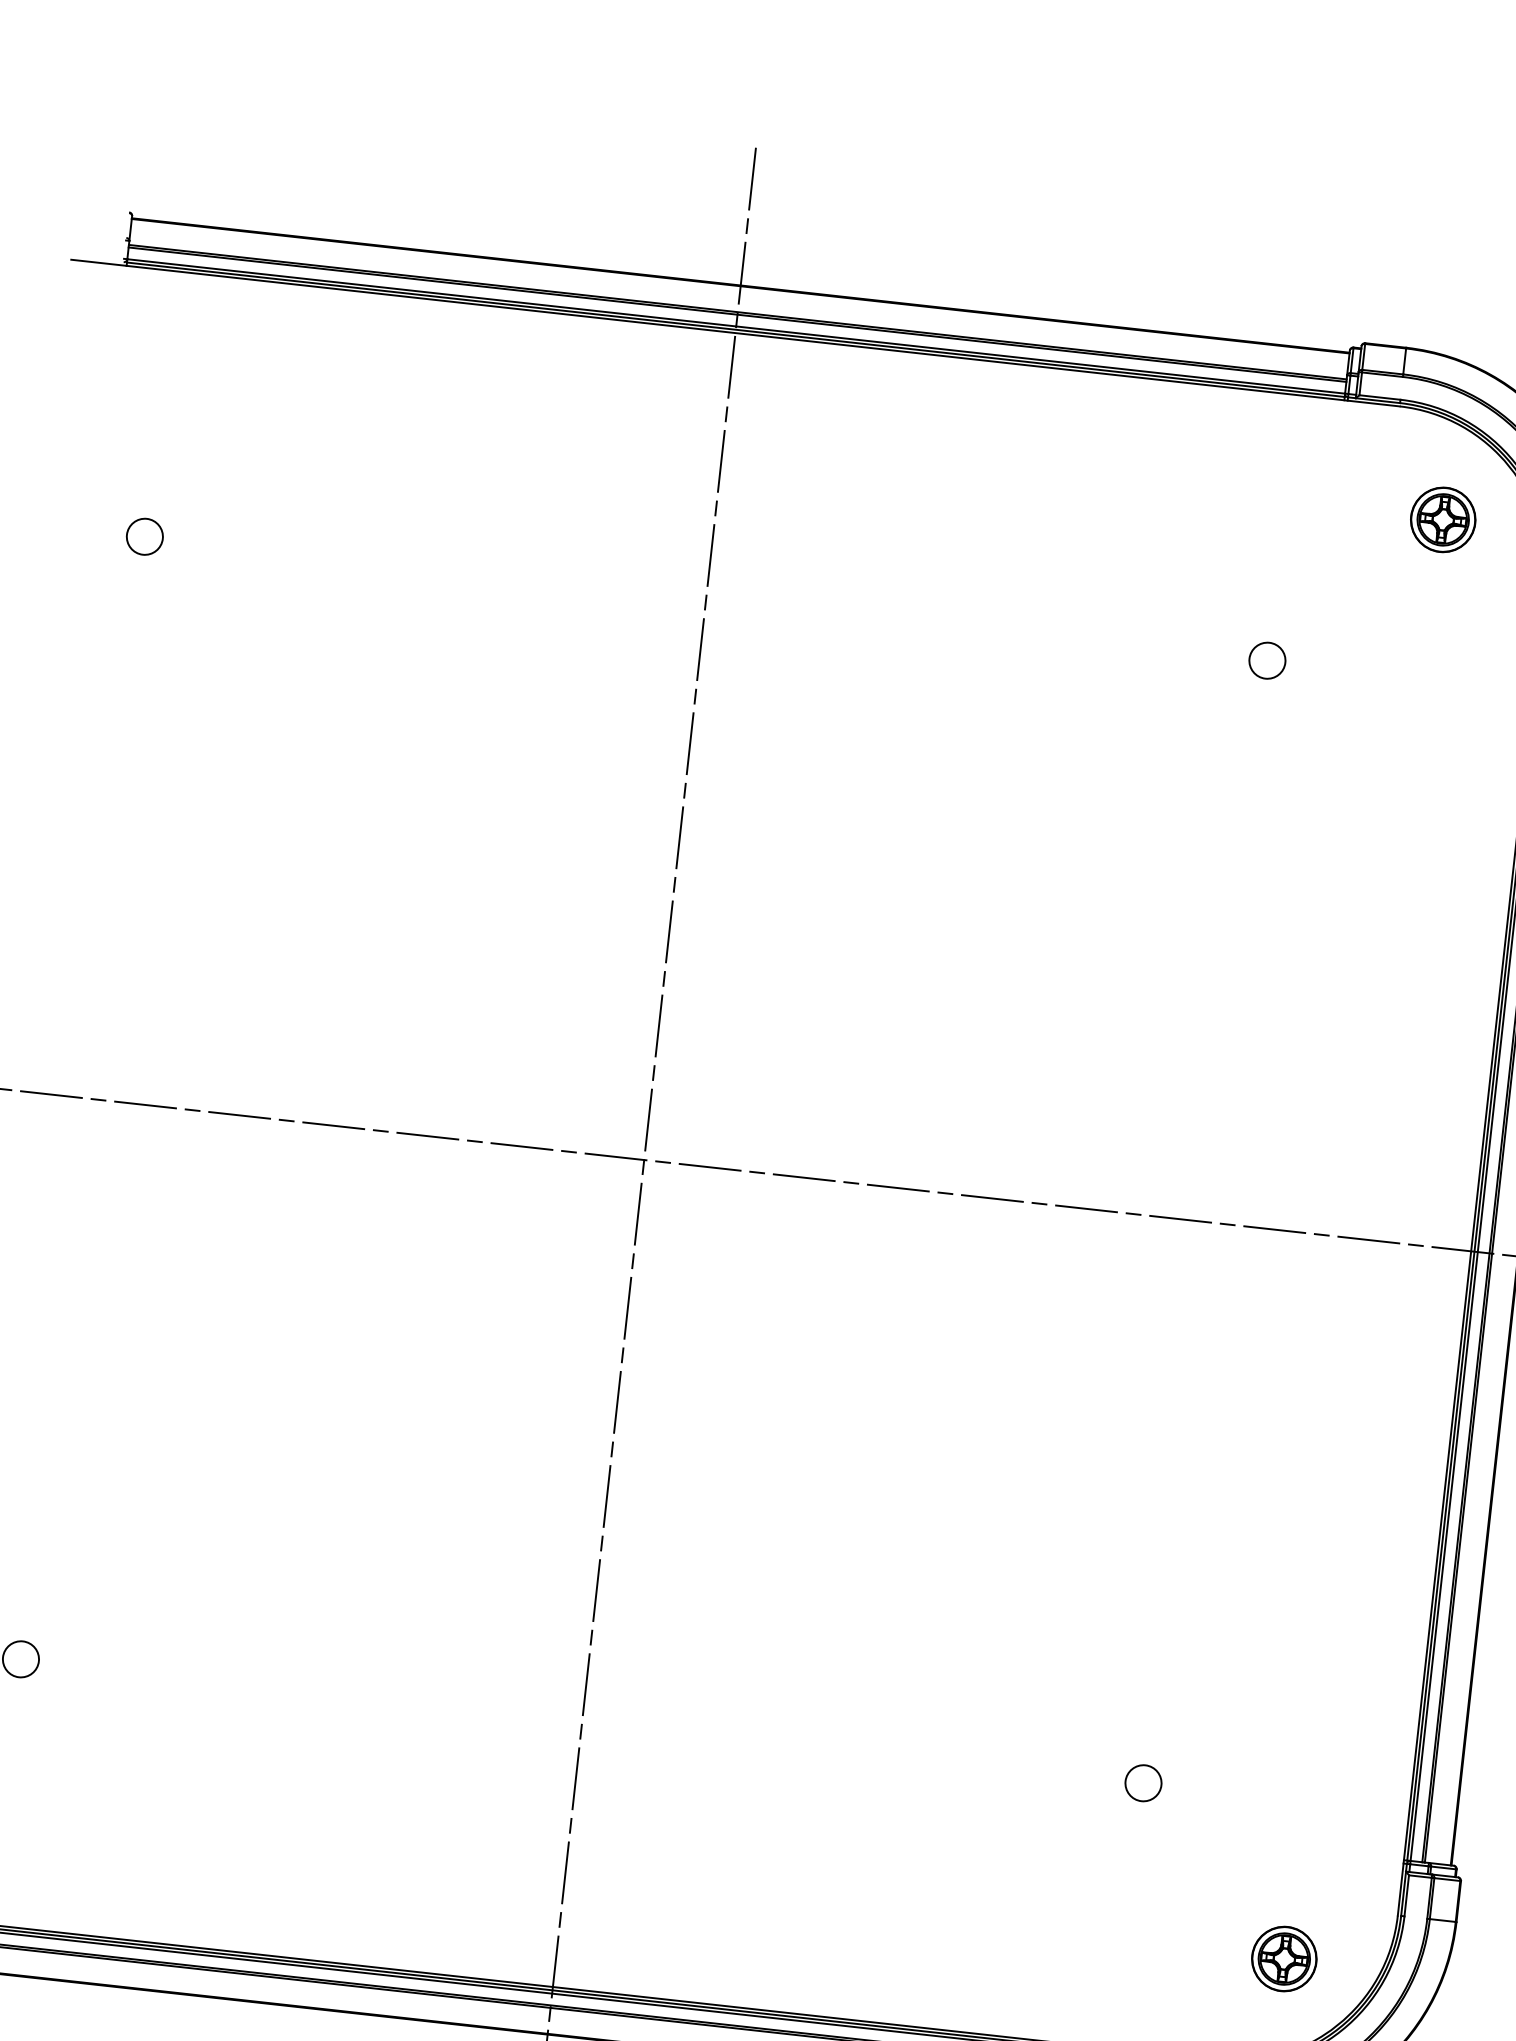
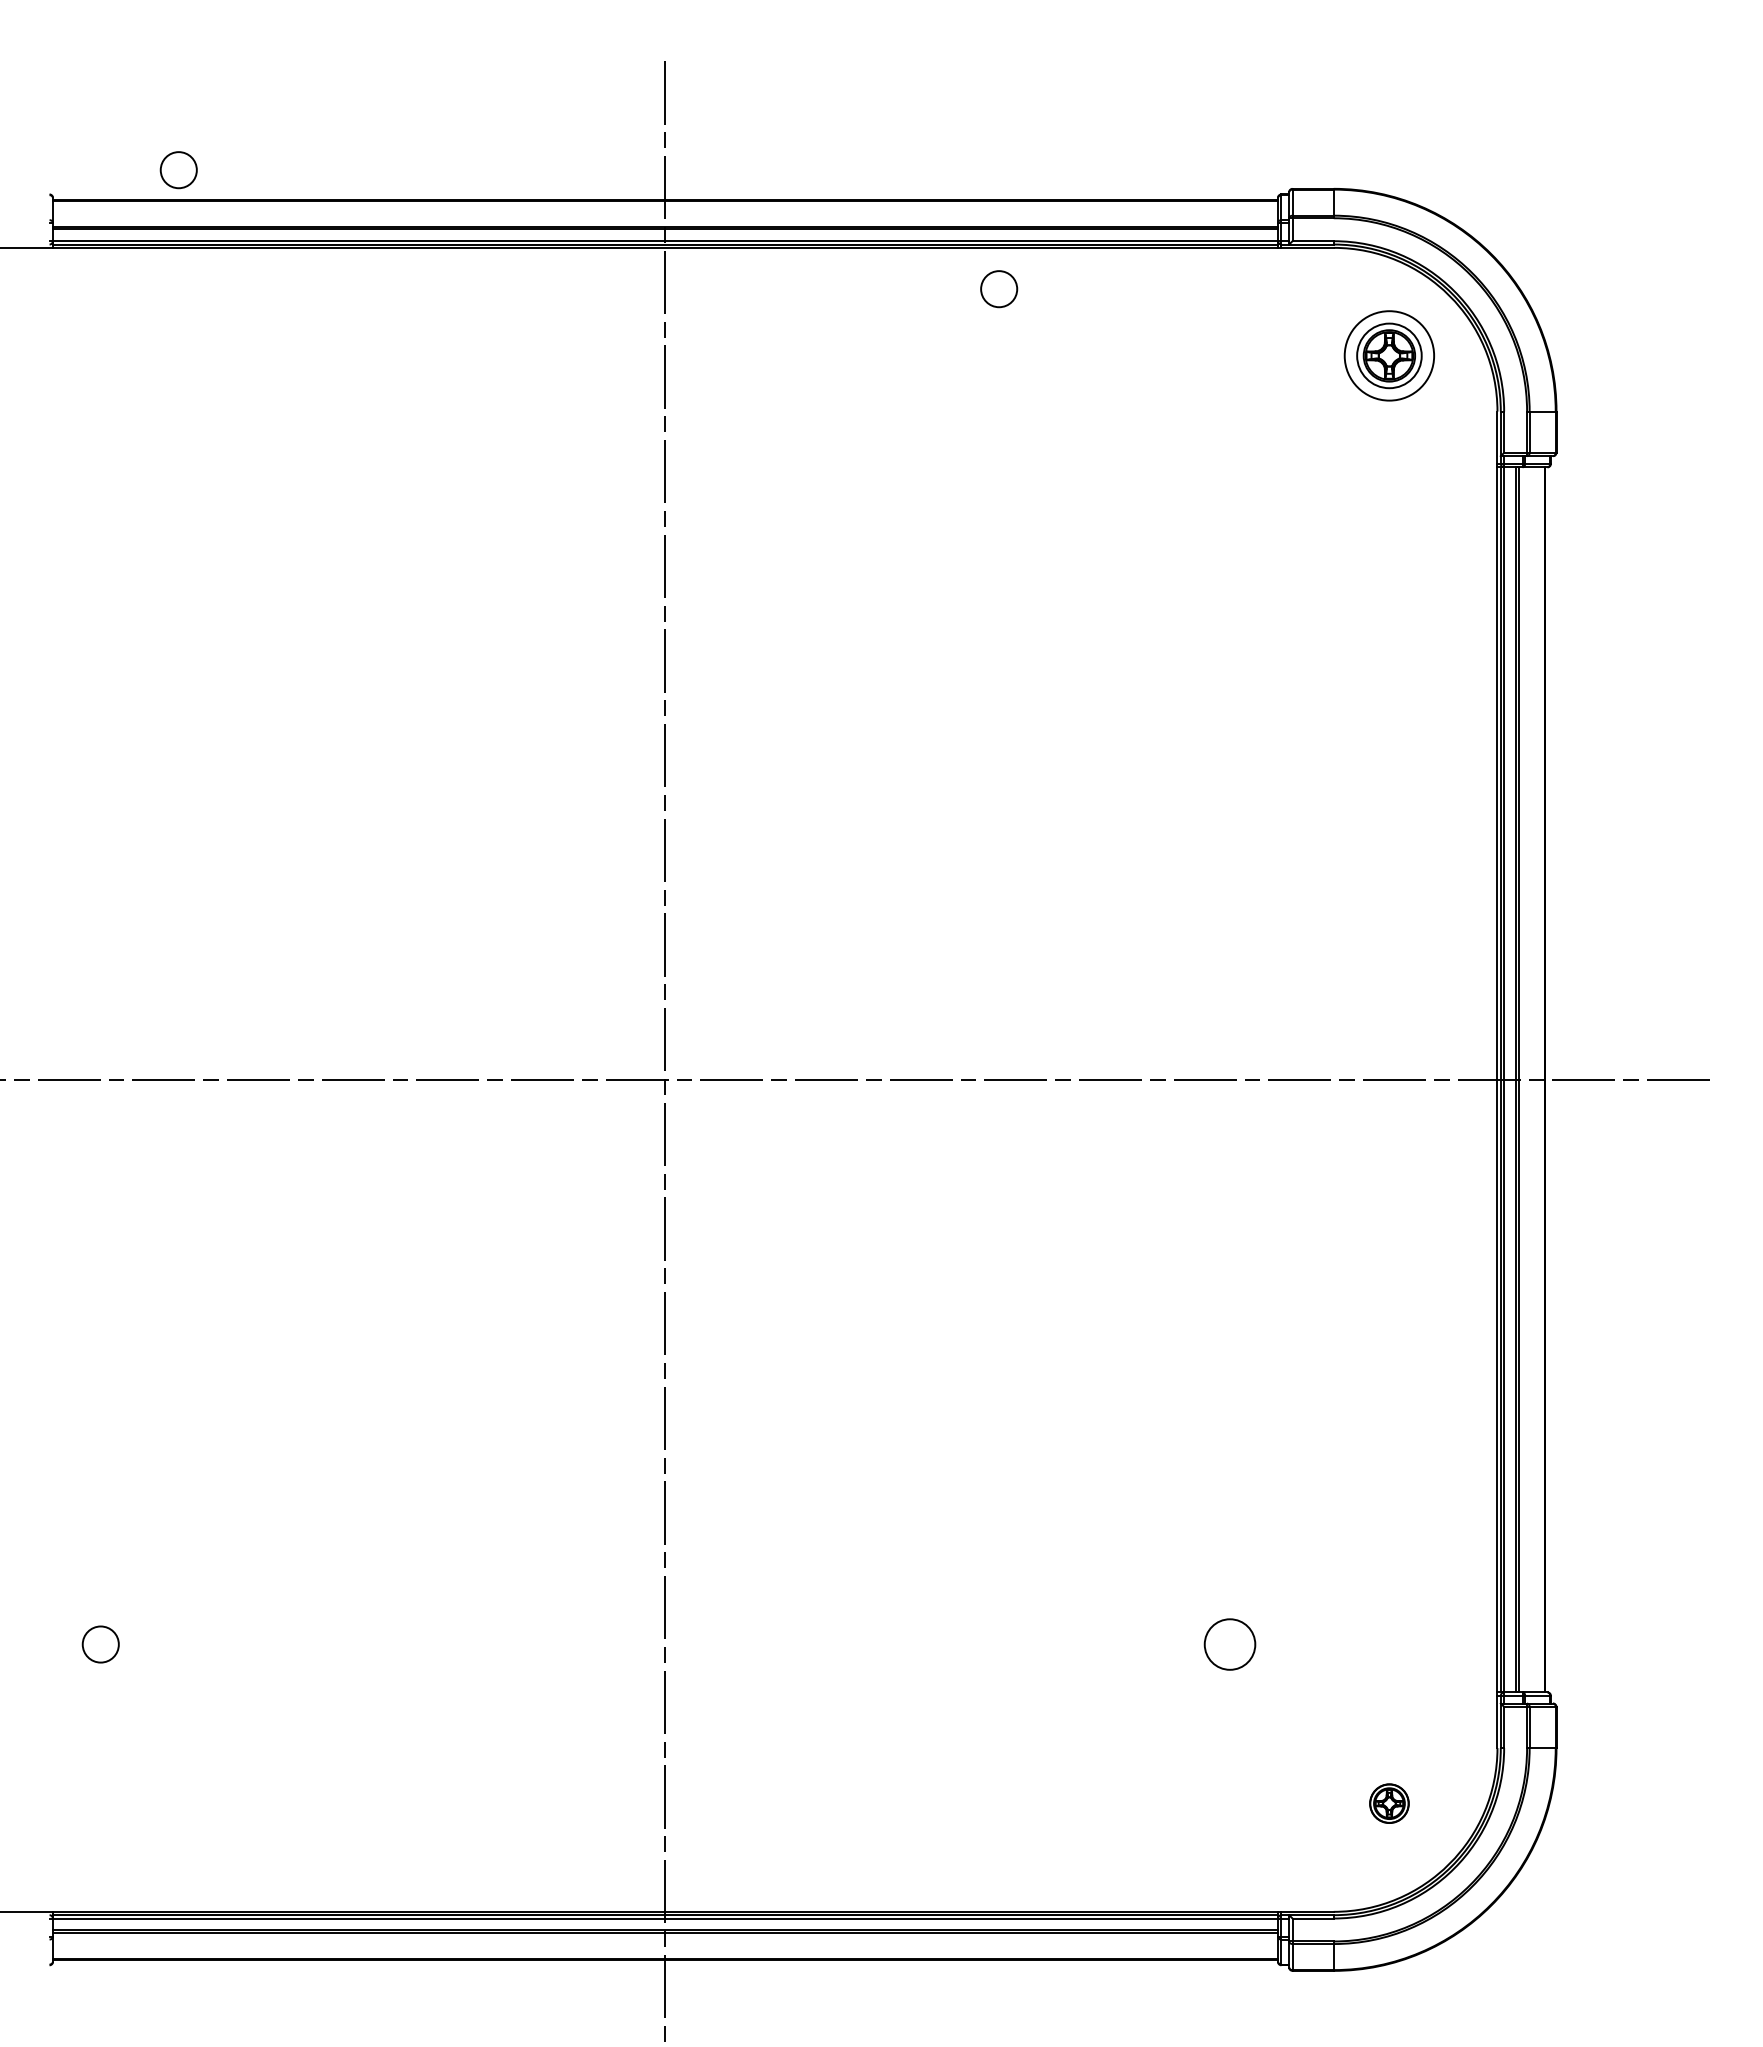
circle: (1443, 519) -> (1389, 355), size x1.4
circle: (144, 537) -> (178, 170), moved
circle: (1267, 661) -> (999, 289), moved
circle: (1143, 1783) -> (1230, 1644), size x1.4
part: (1284, 1958) -> (1389, 1803), size x0.6

